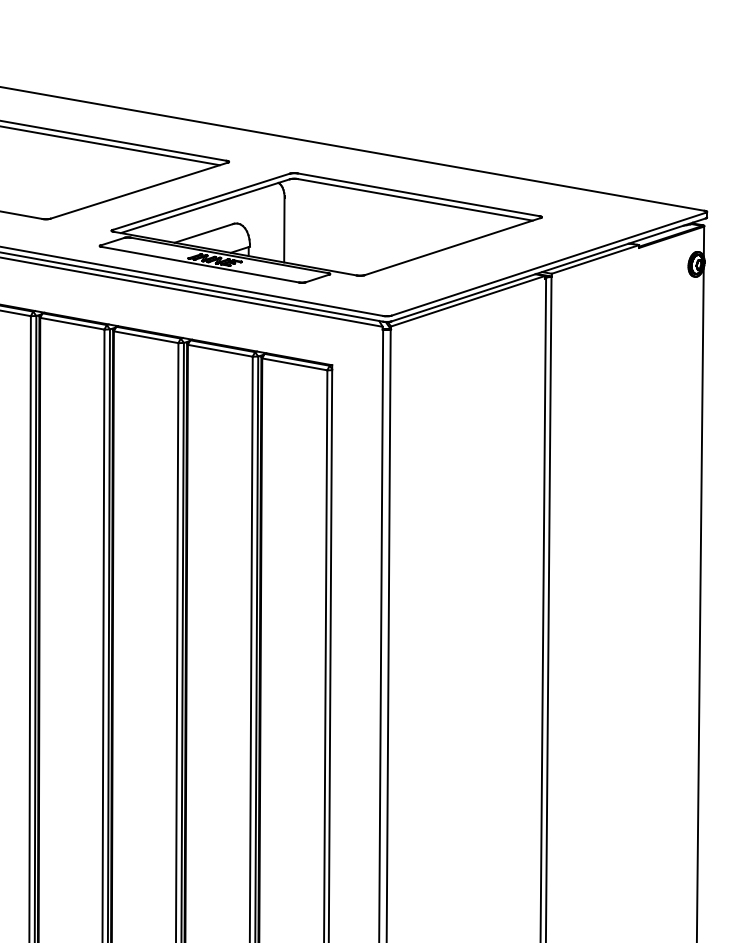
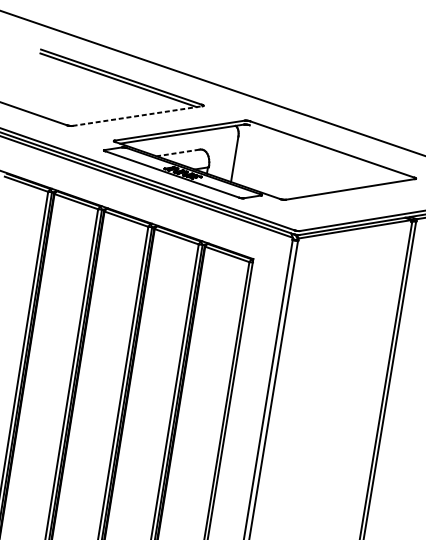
line: (139, 190) -> (137, 115), solid -> dashed
line: (414, 199) -> (328, 152), removed
line: (203, 233) -> (177, 153), solid -> dashed

